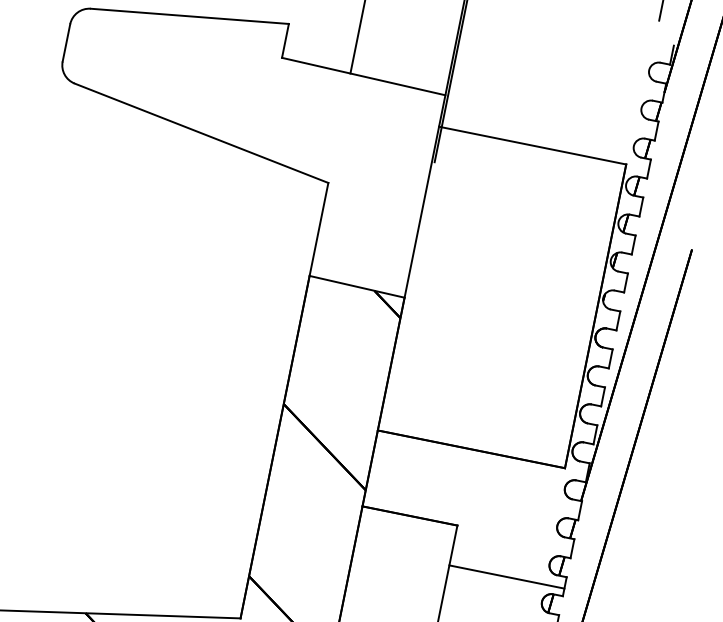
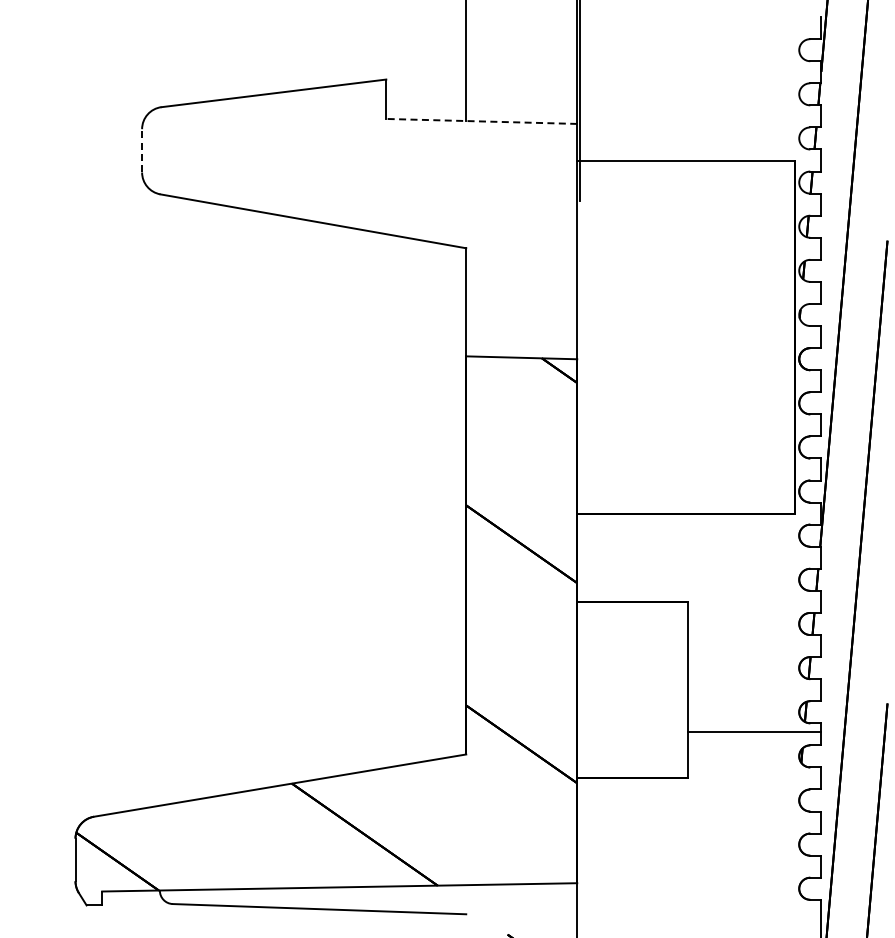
line: (66, 42) -> (142, 150), solid -> dashed
line: (363, 76) -> (481, 121), solid -> dashed
line: (506, 577) -> (754, 648), removed

